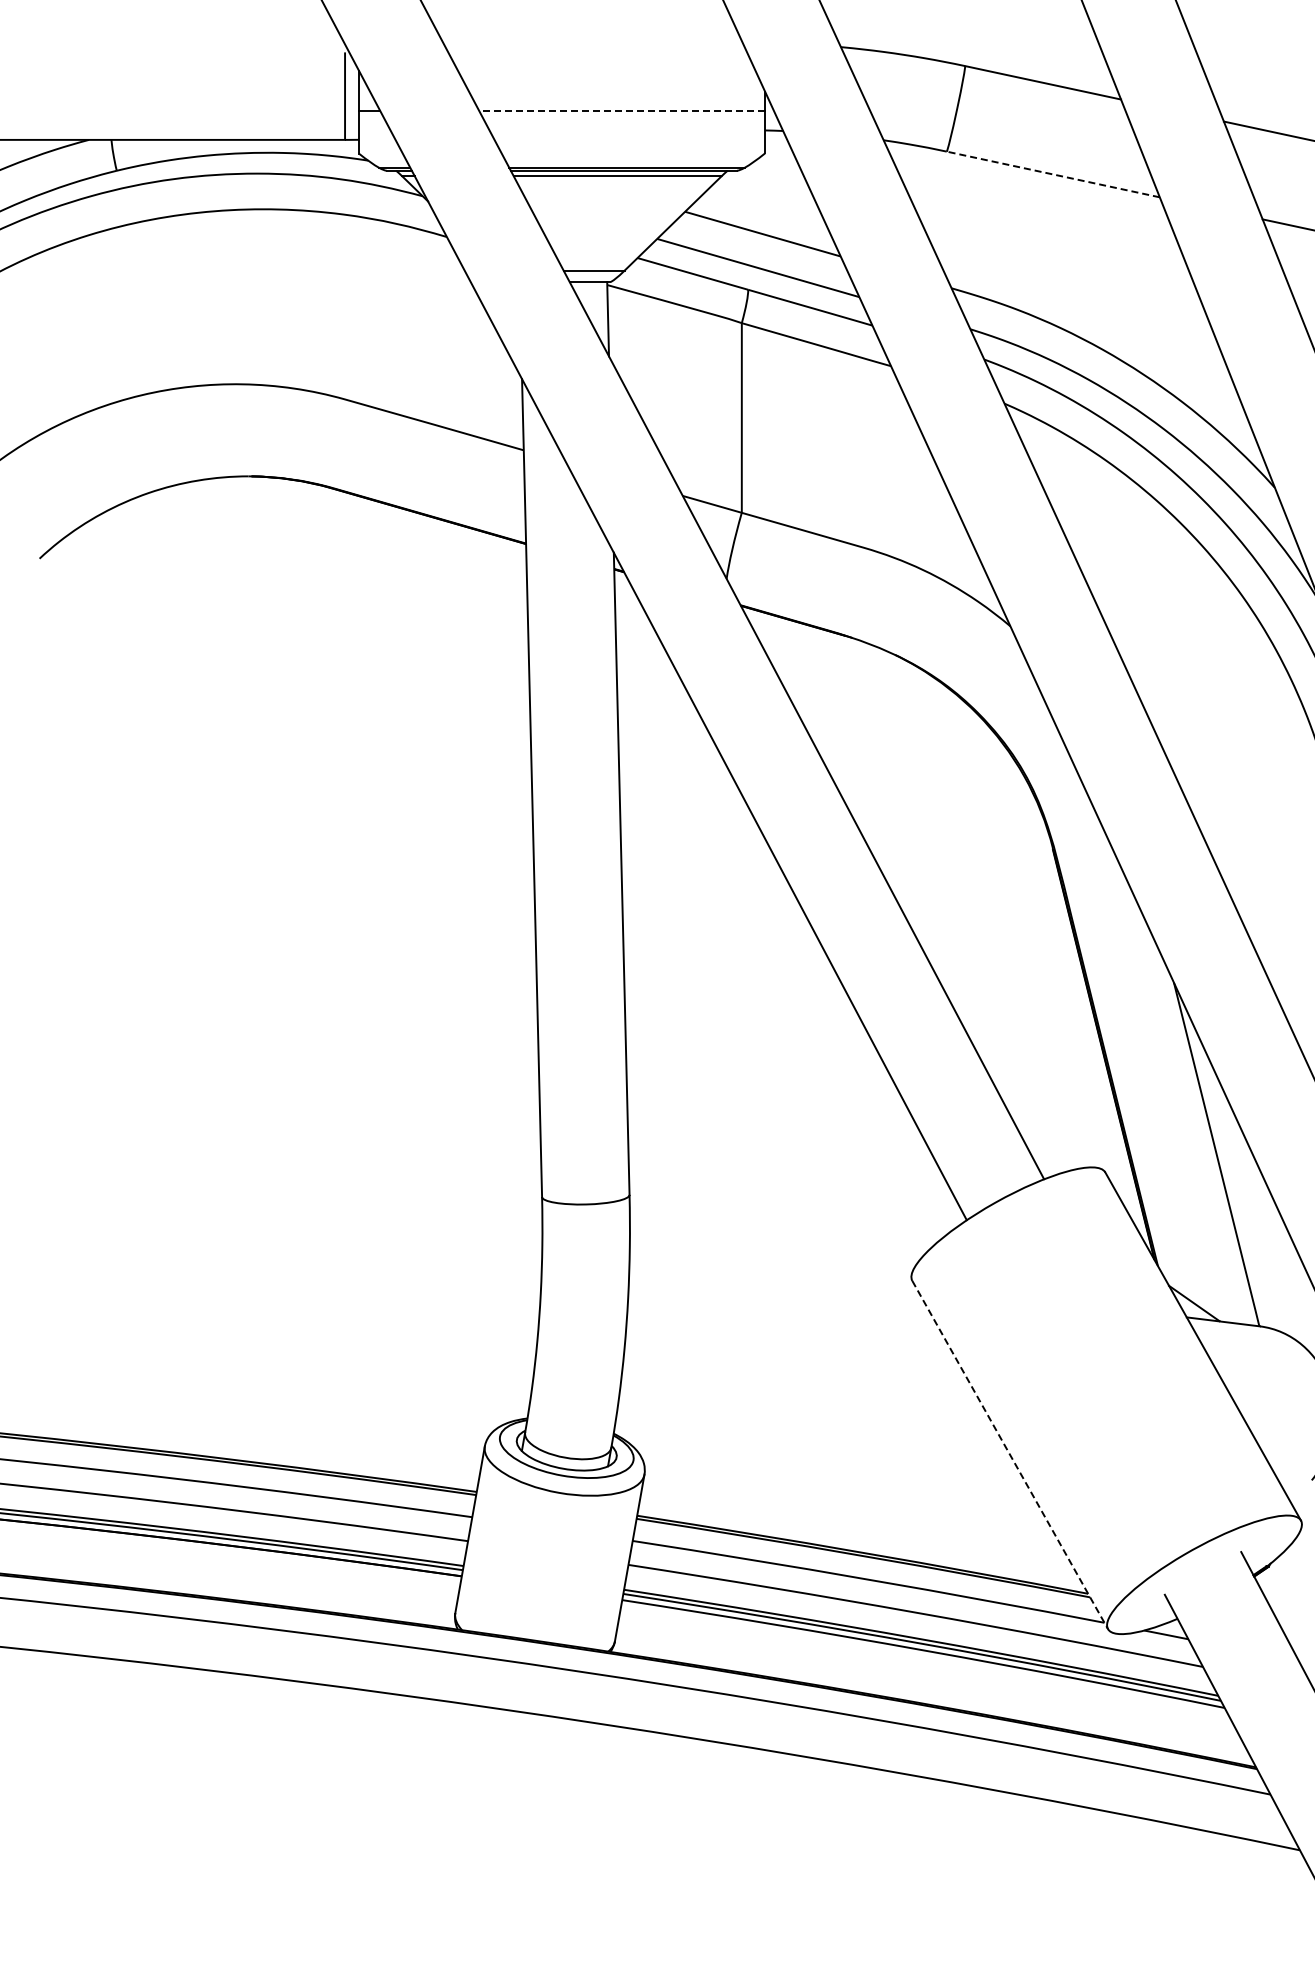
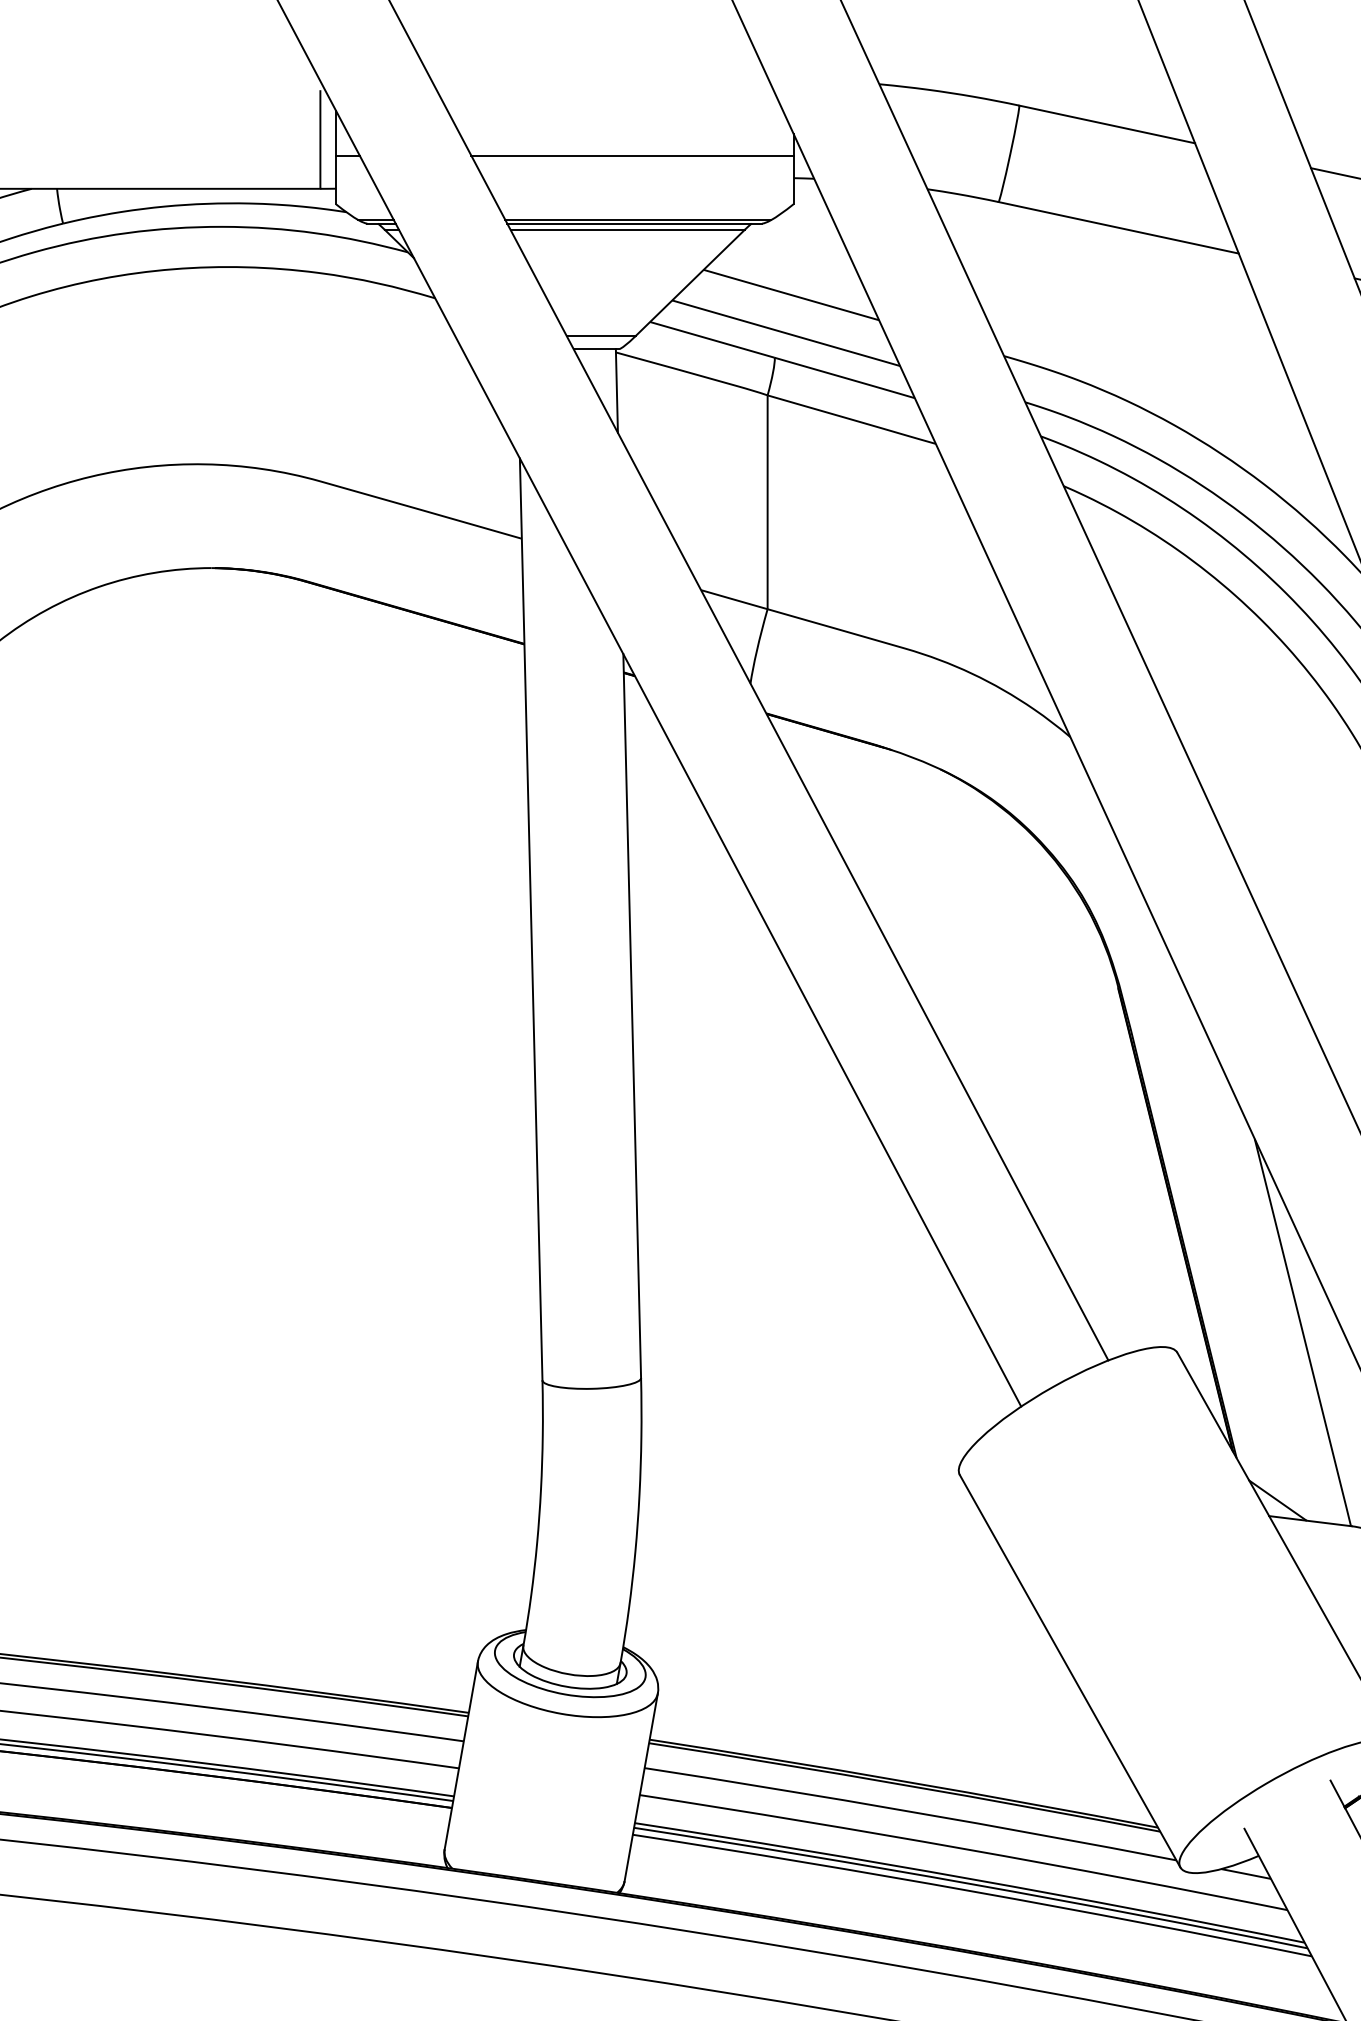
line: (622, 110) -> (633, 155), dashed -> solid
line: (1053, 174) -> (1118, 227), dashed -> solid
line: (1010, 1455) -> (1070, 1671), dashed -> solid

